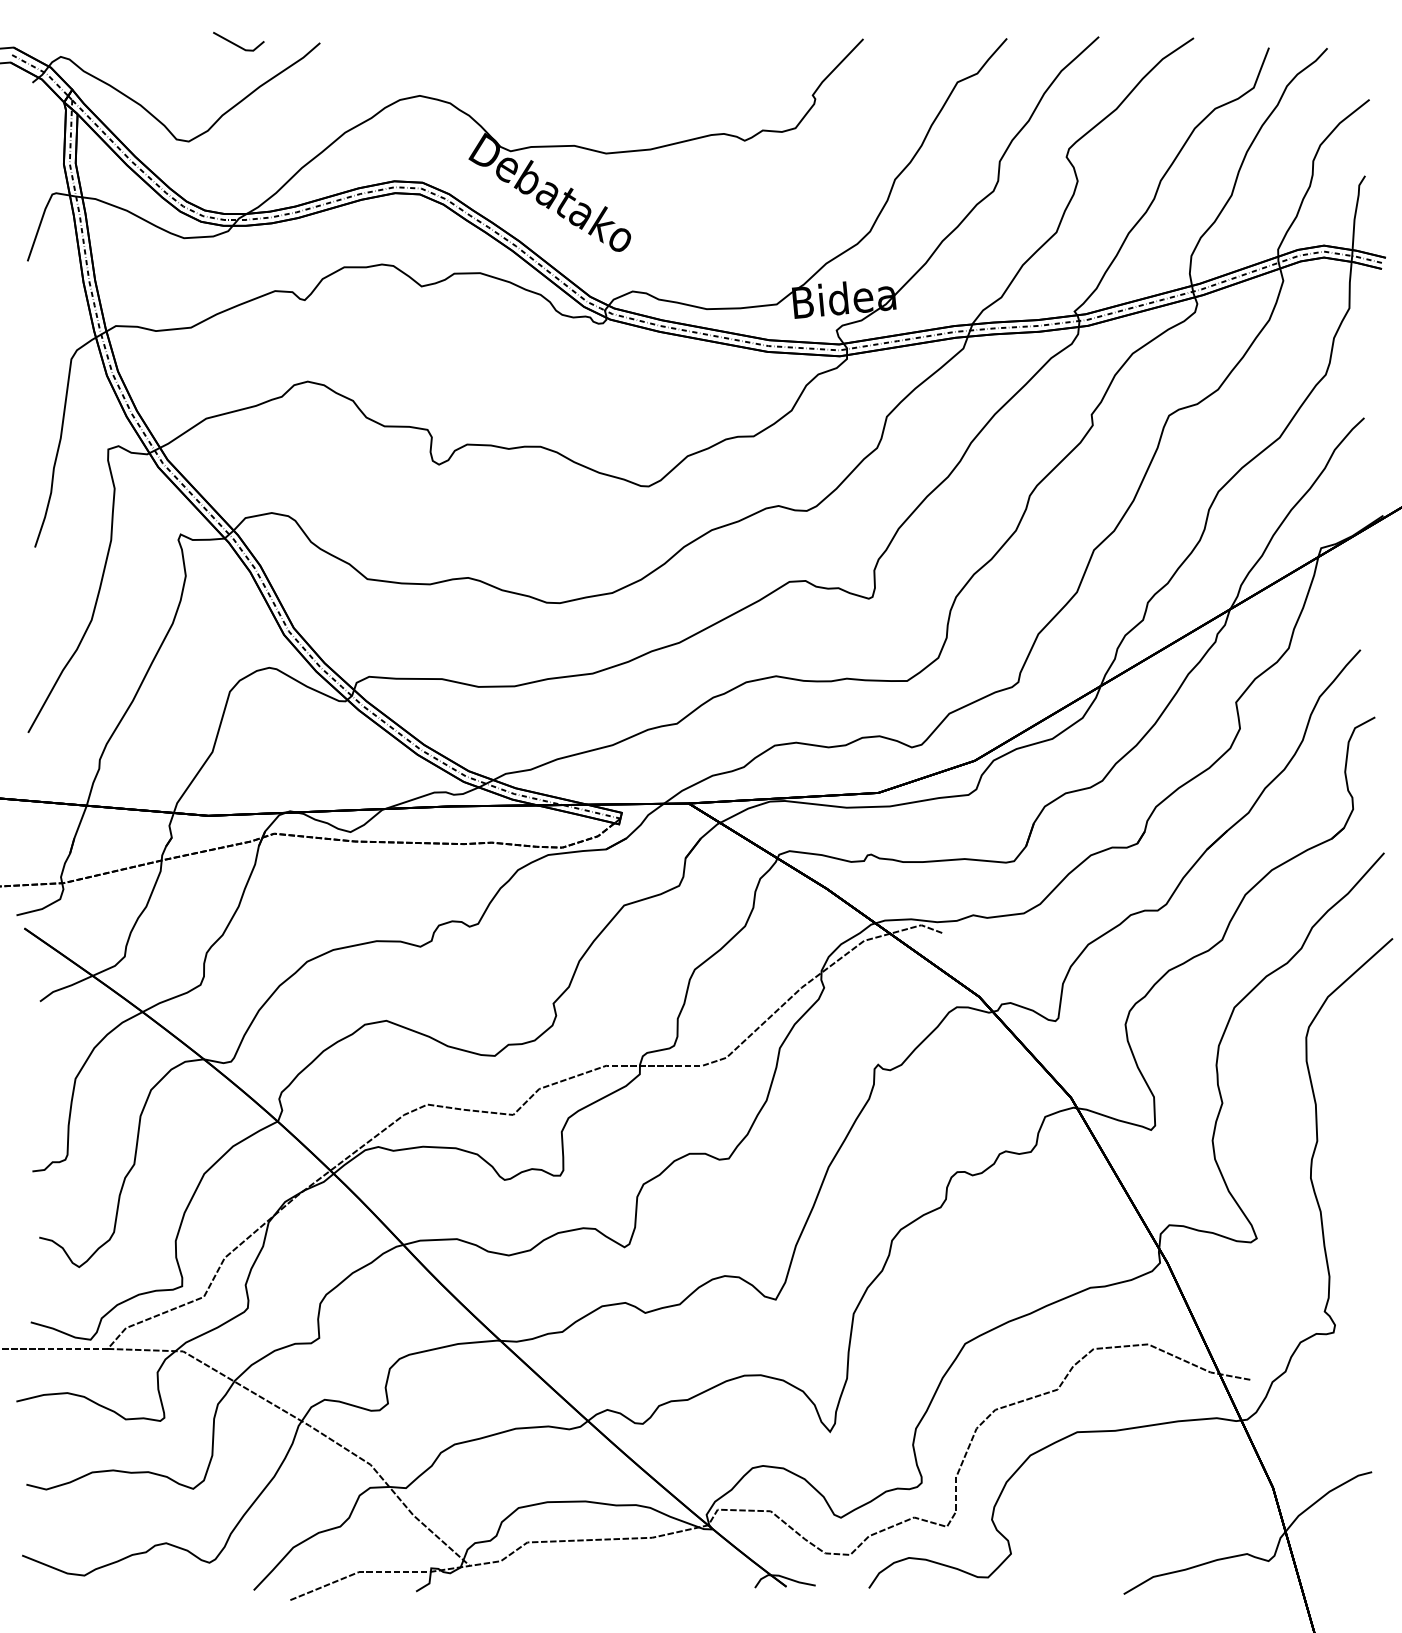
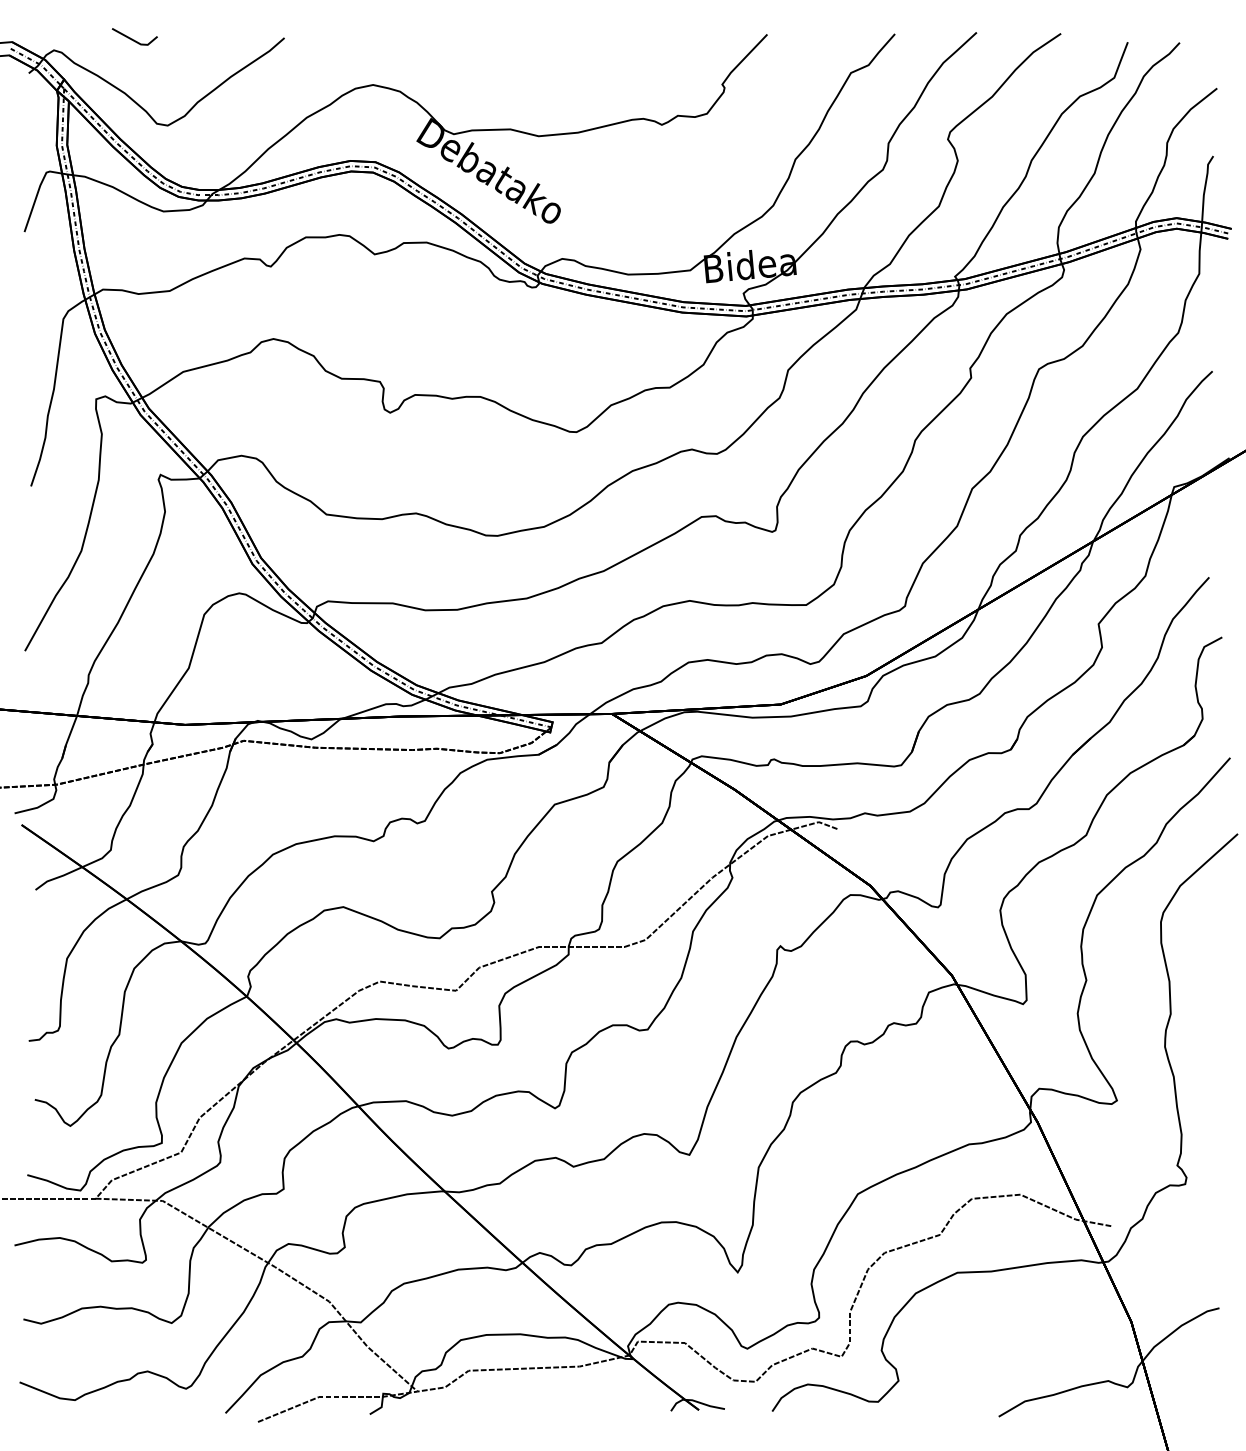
line: (237, 44) -> (133, 39), moved

